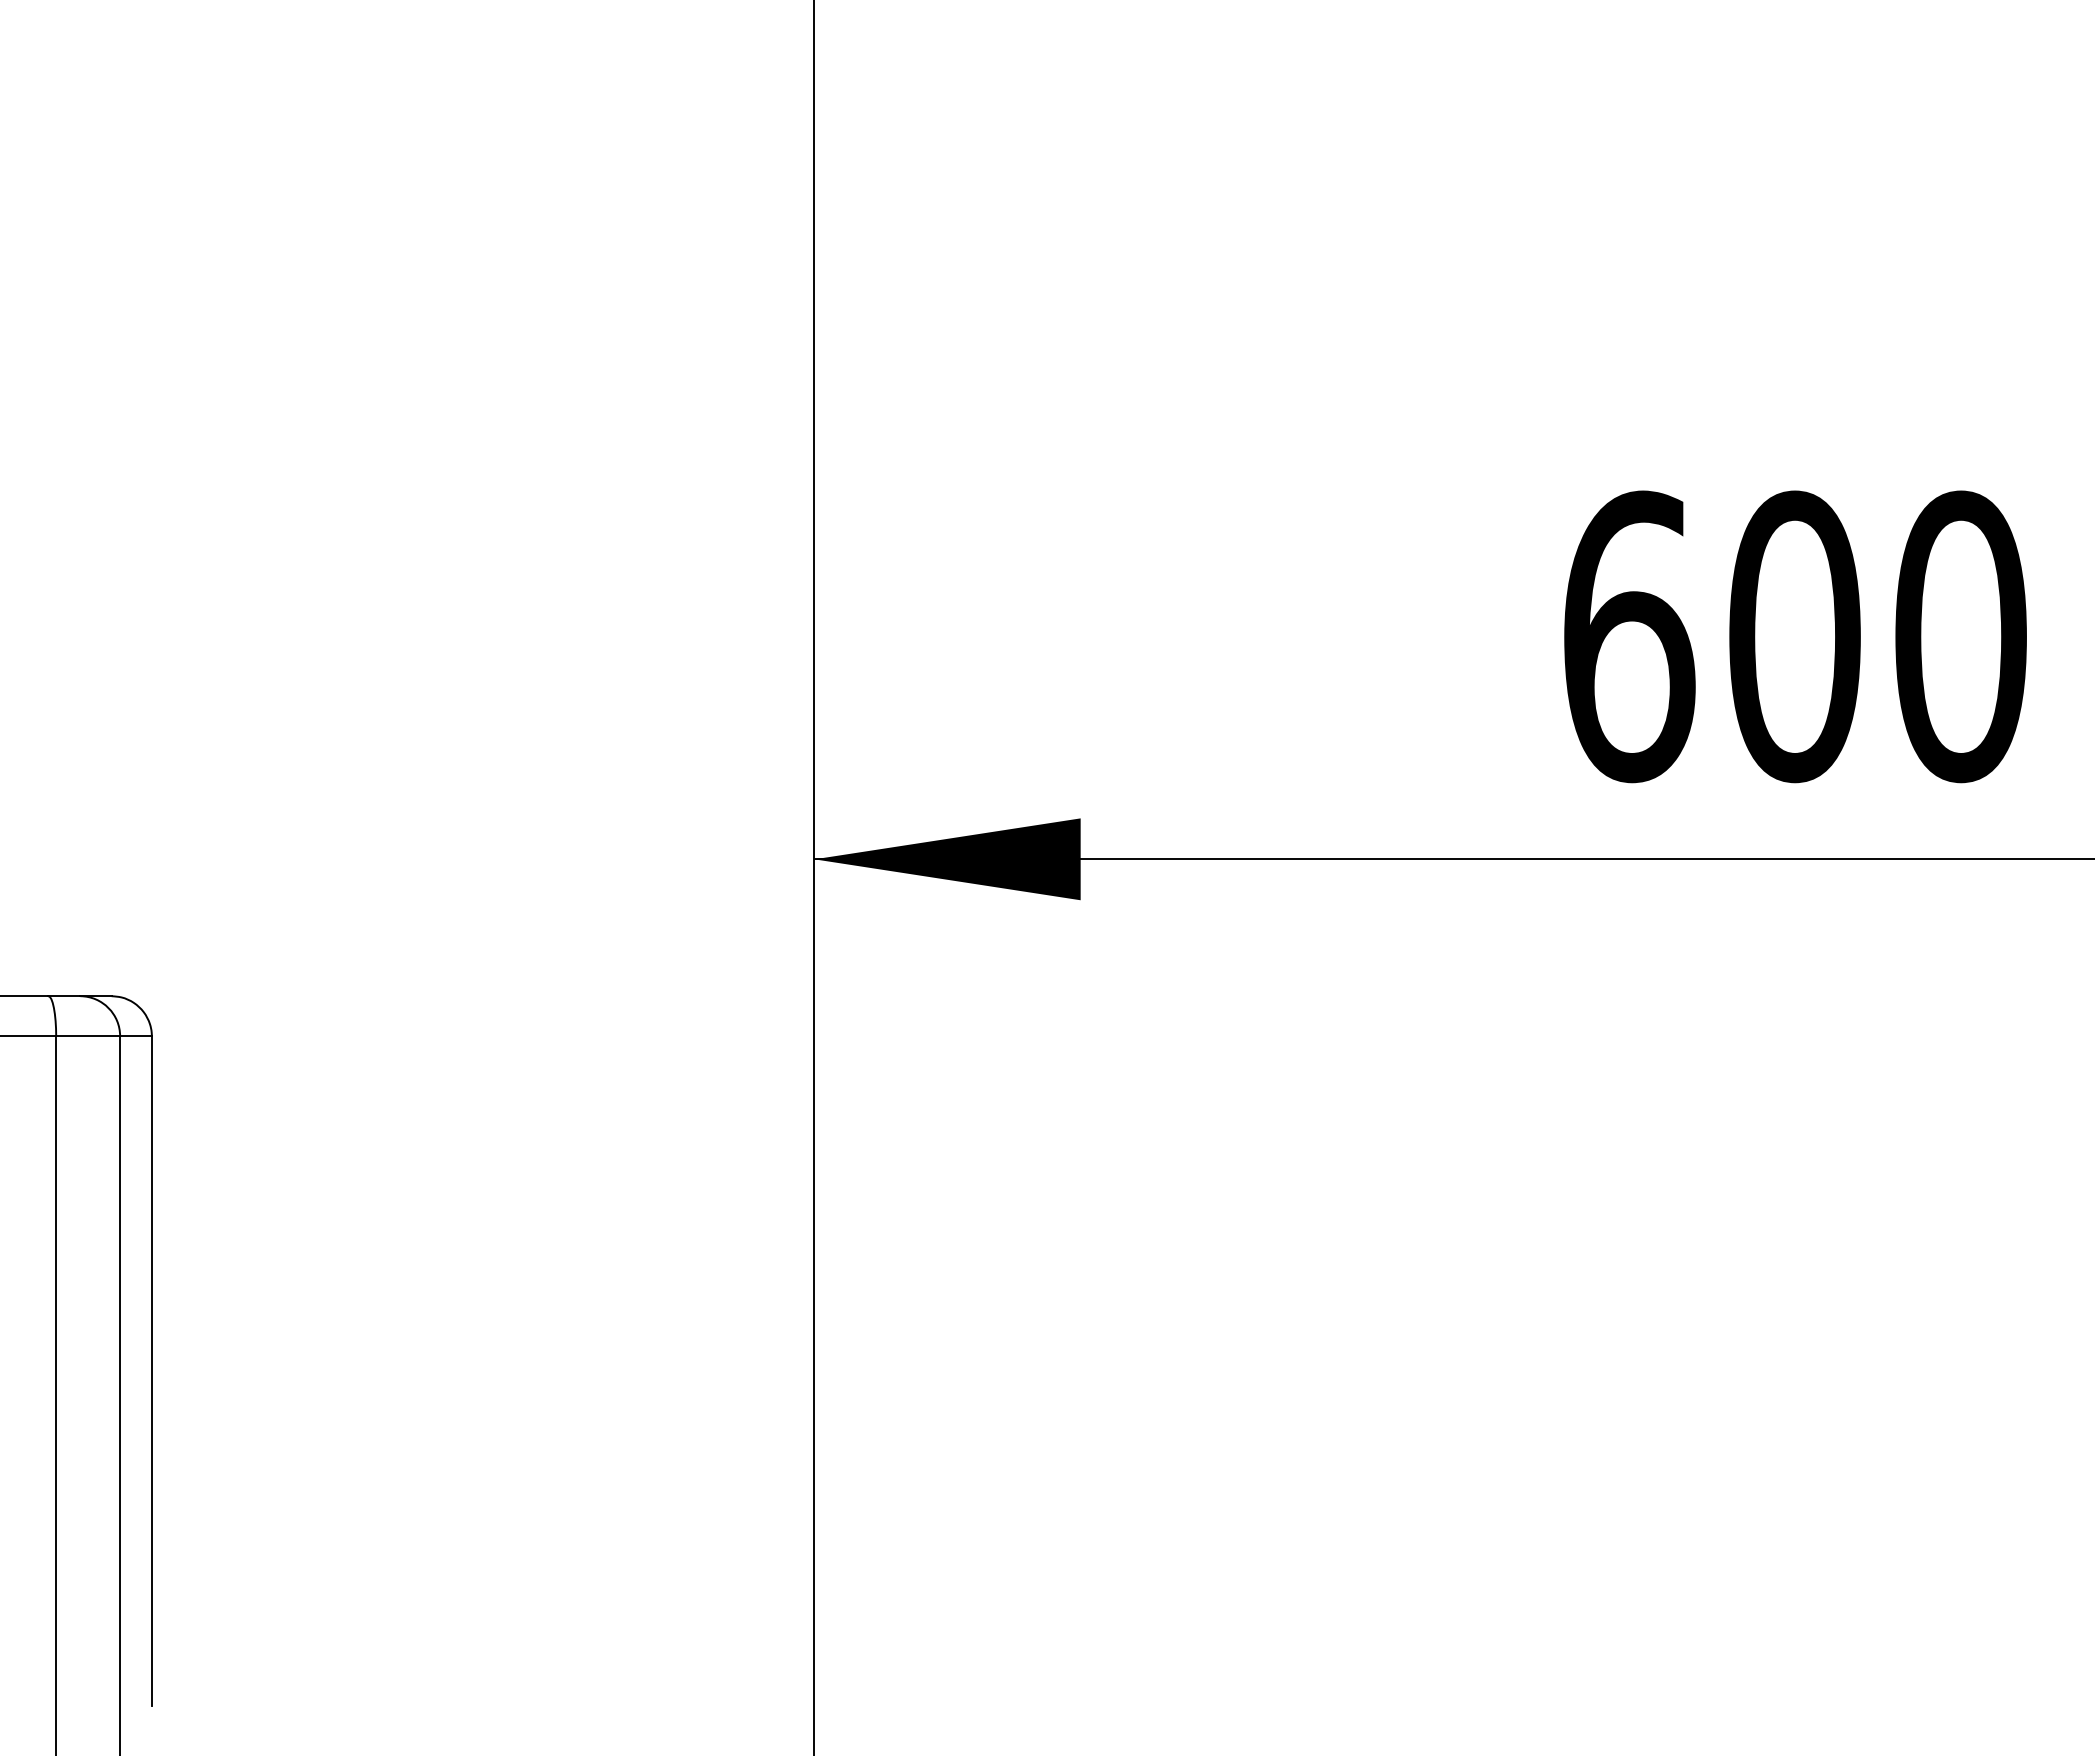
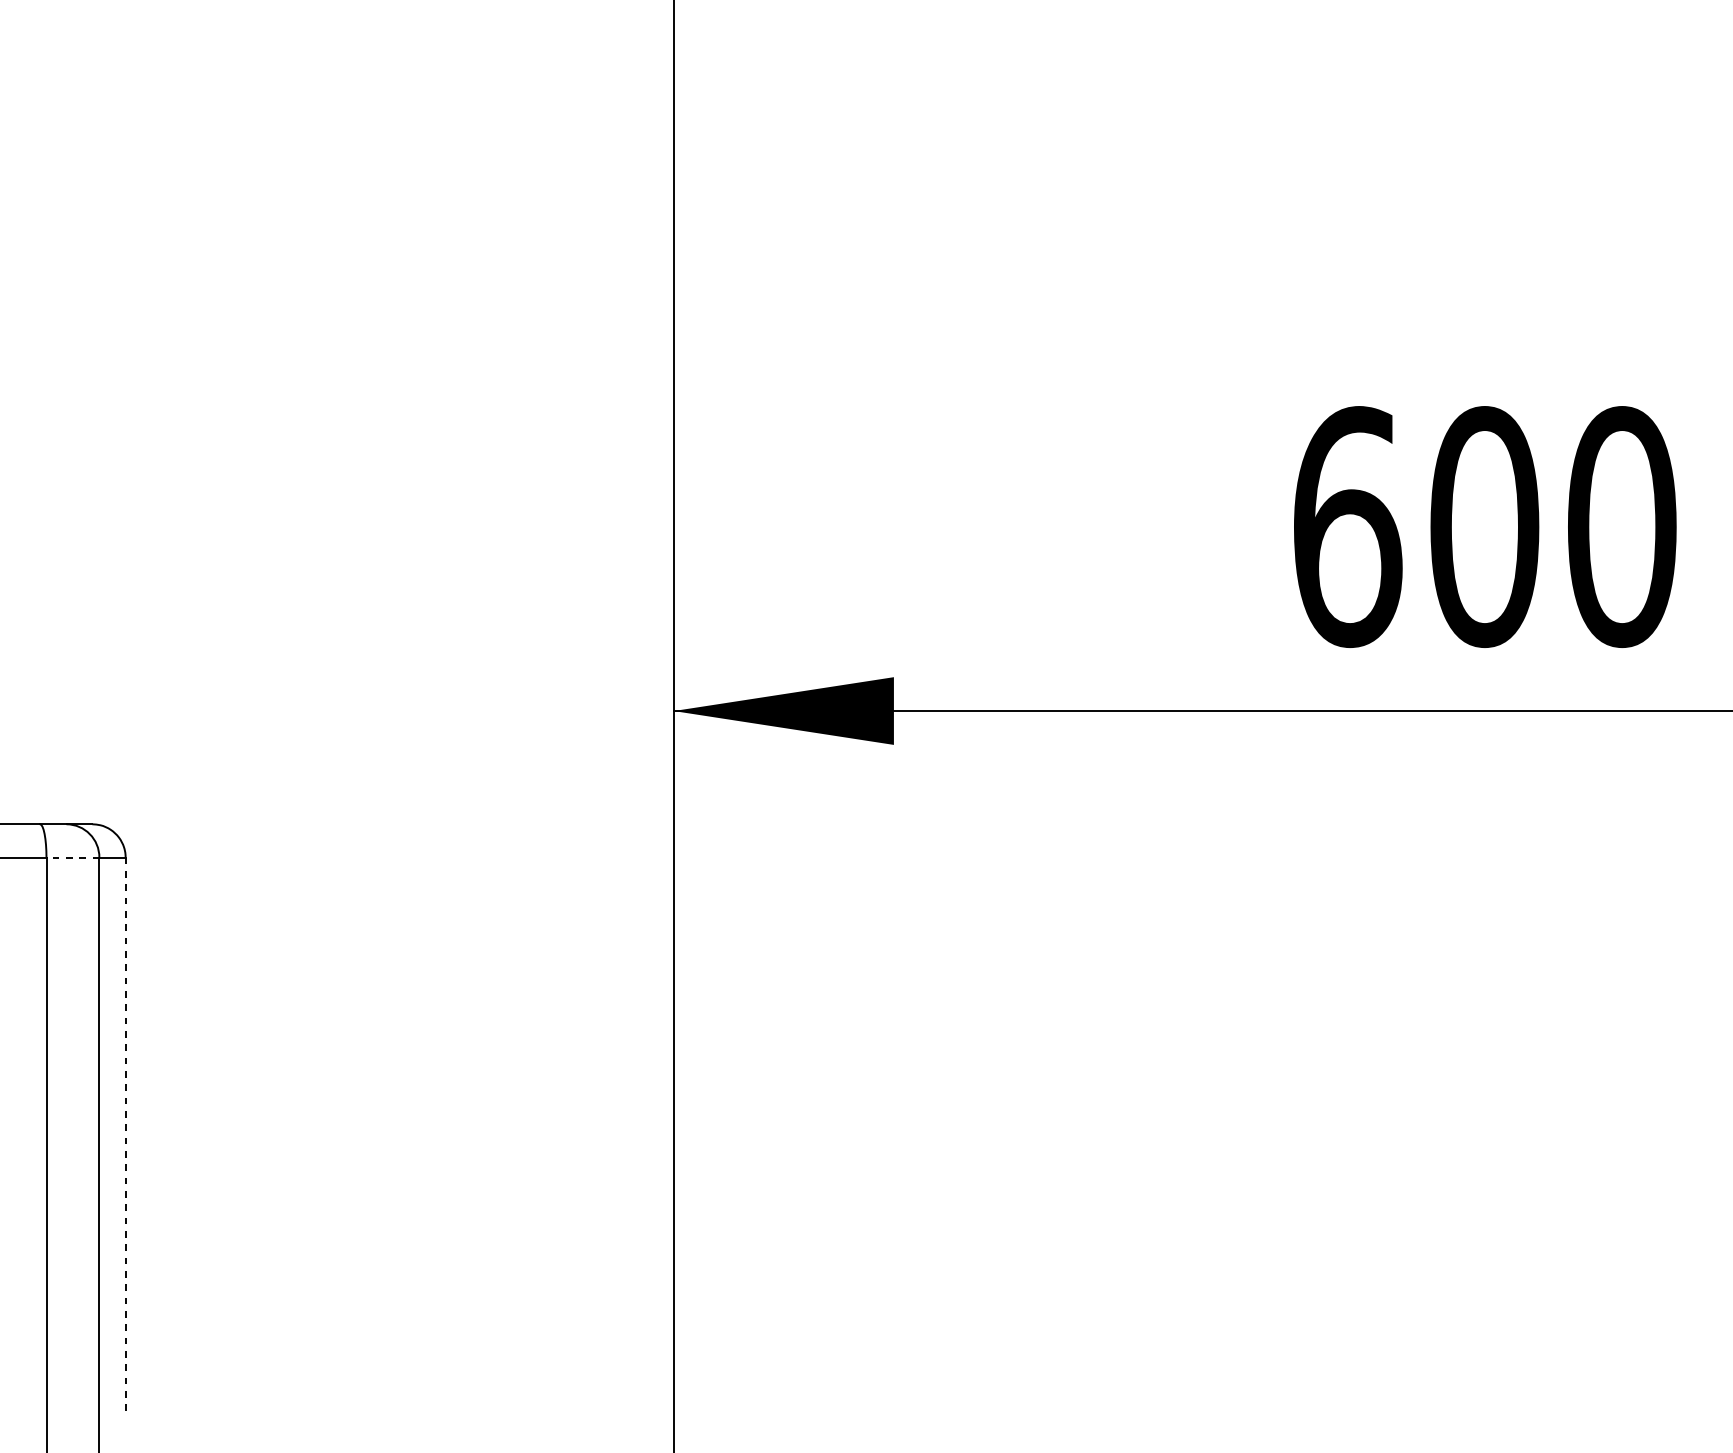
line: (88, 1036) -> (73, 857), solid -> dashed
line: (151, 1371) -> (125, 1134), solid -> dashed

